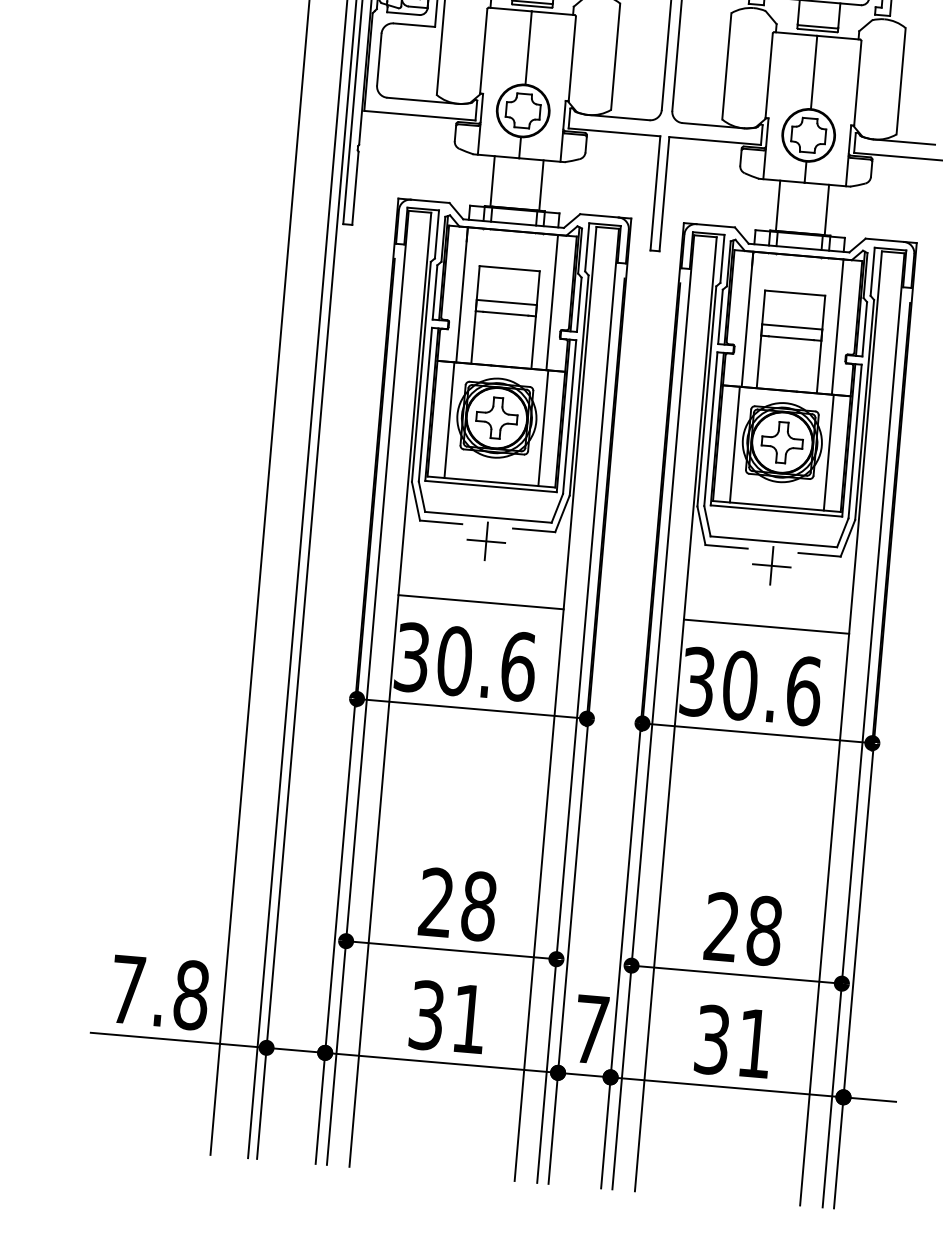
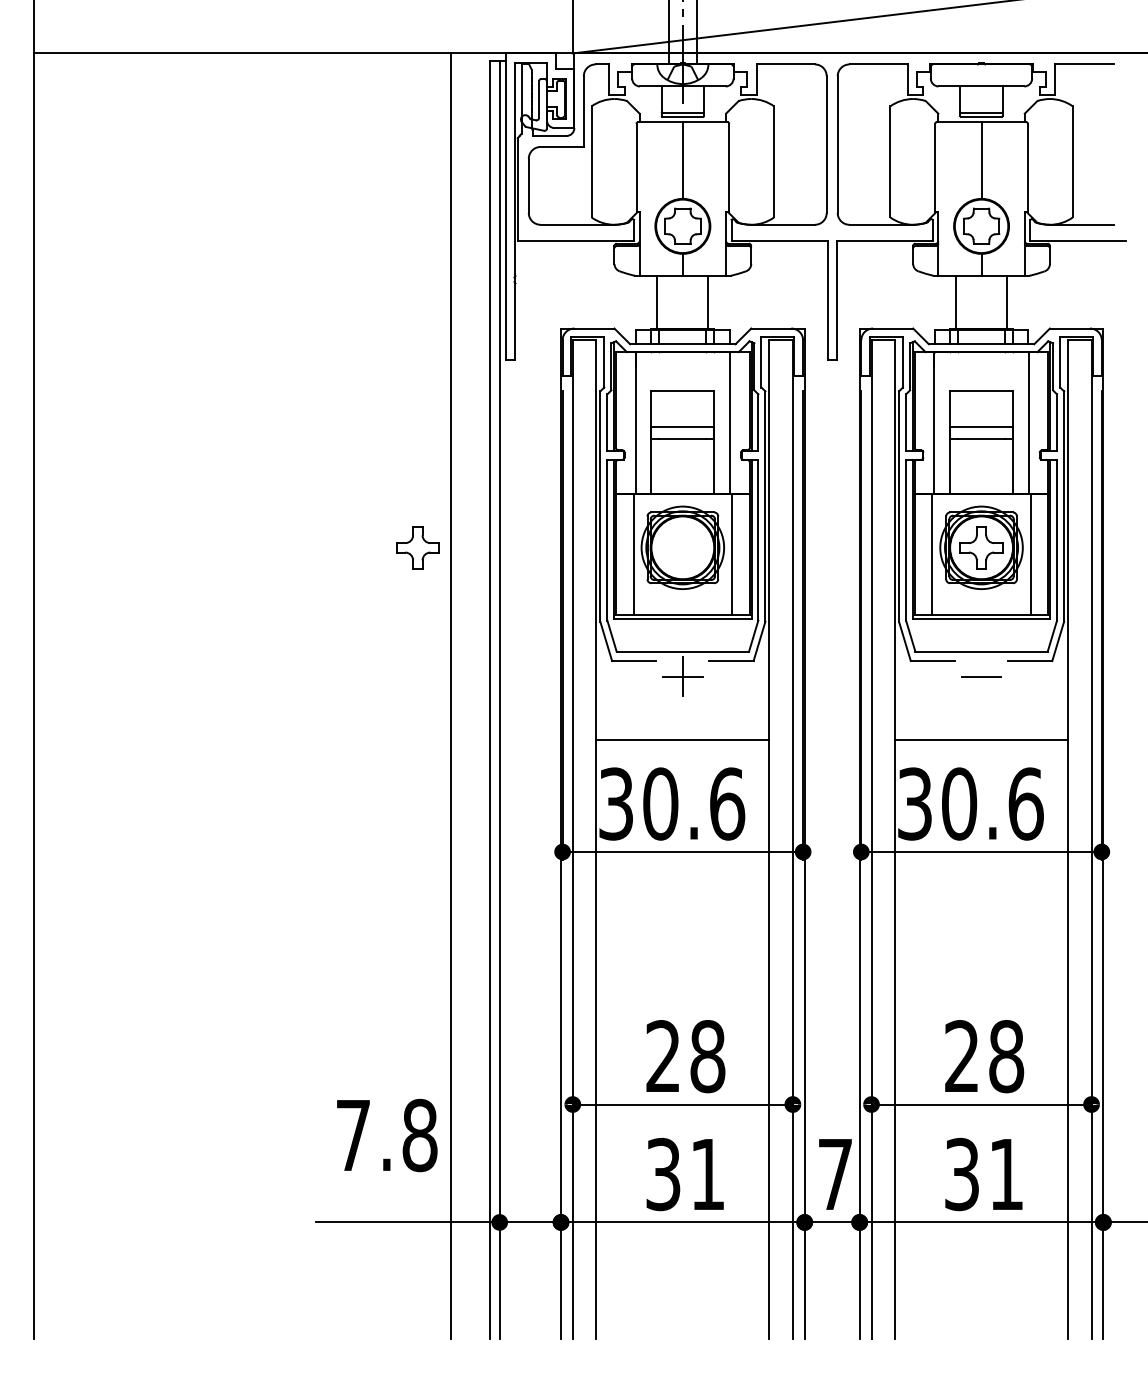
part: (496, 417) -> (417, 547), moved
line: (771, 565) -> (981, 676), removed
text: (160, 992) -> (387, 1135), moved

